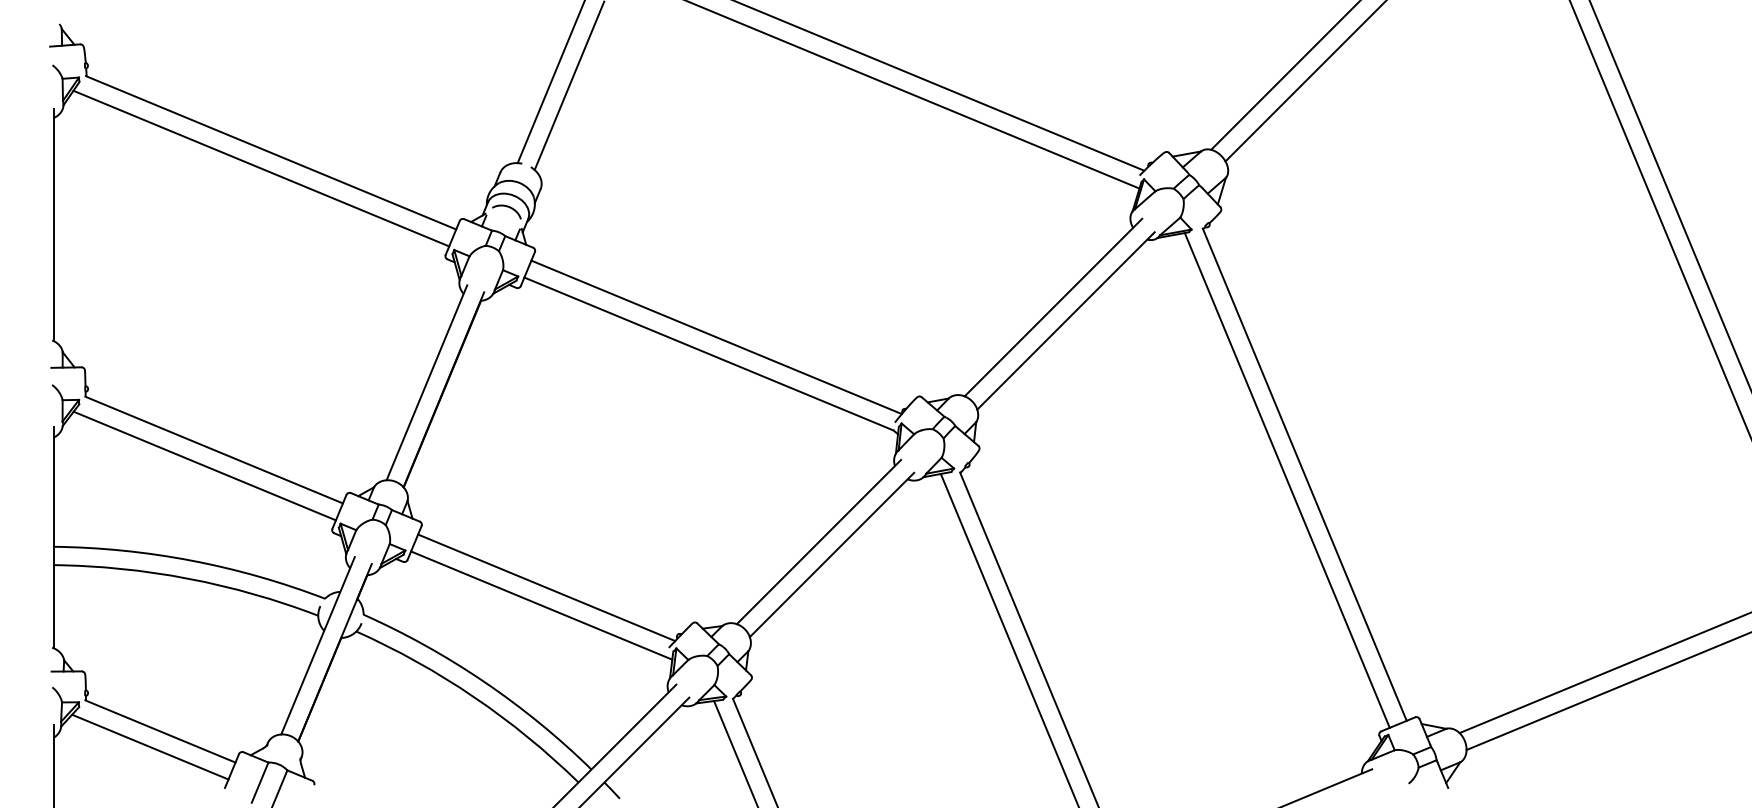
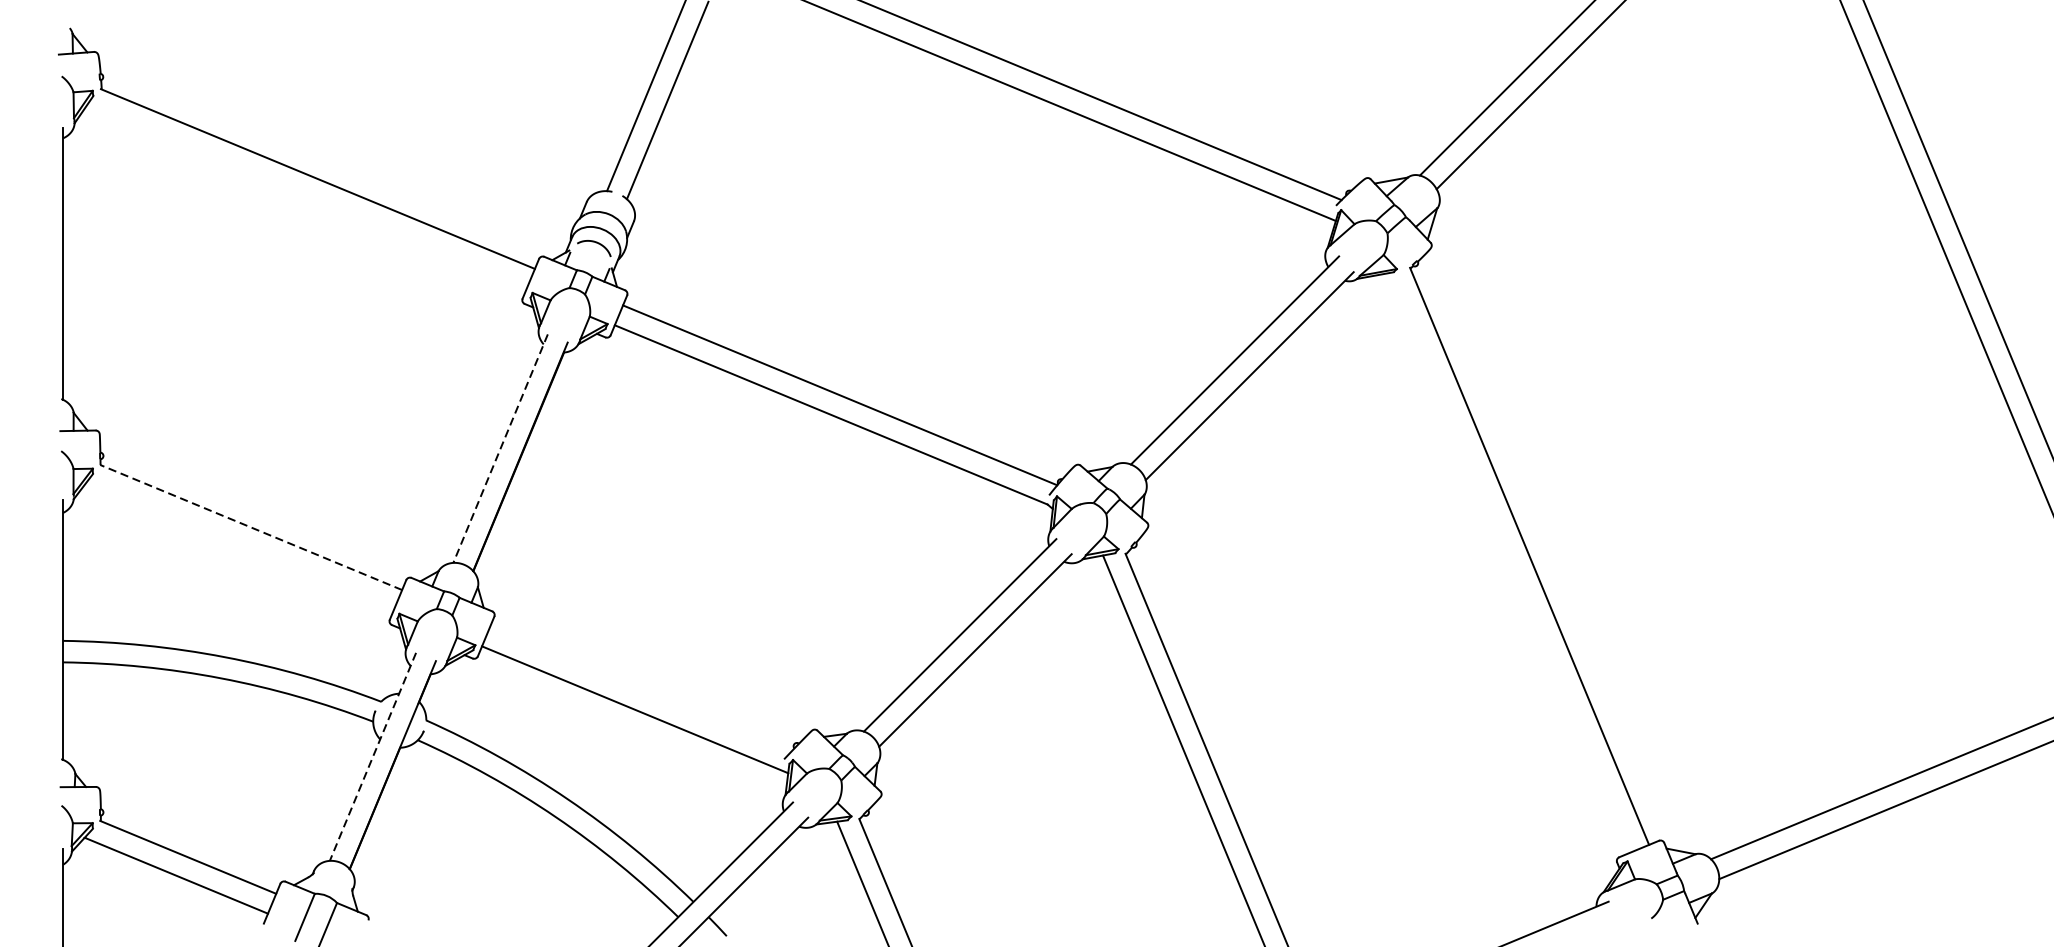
line: (261, 168) -> (306, 197), removed
line: (426, 383) -> (500, 449), solid -> dashed
line: (213, 449) -> (250, 526), solid -> dashed
line: (204, 465) -> (239, 545), removed
line: (1286, 480) -> (1508, 563), removed
line: (546, 587) -> (640, 688), removed
line: (317, 646) -> (372, 757), solid -> dashed

